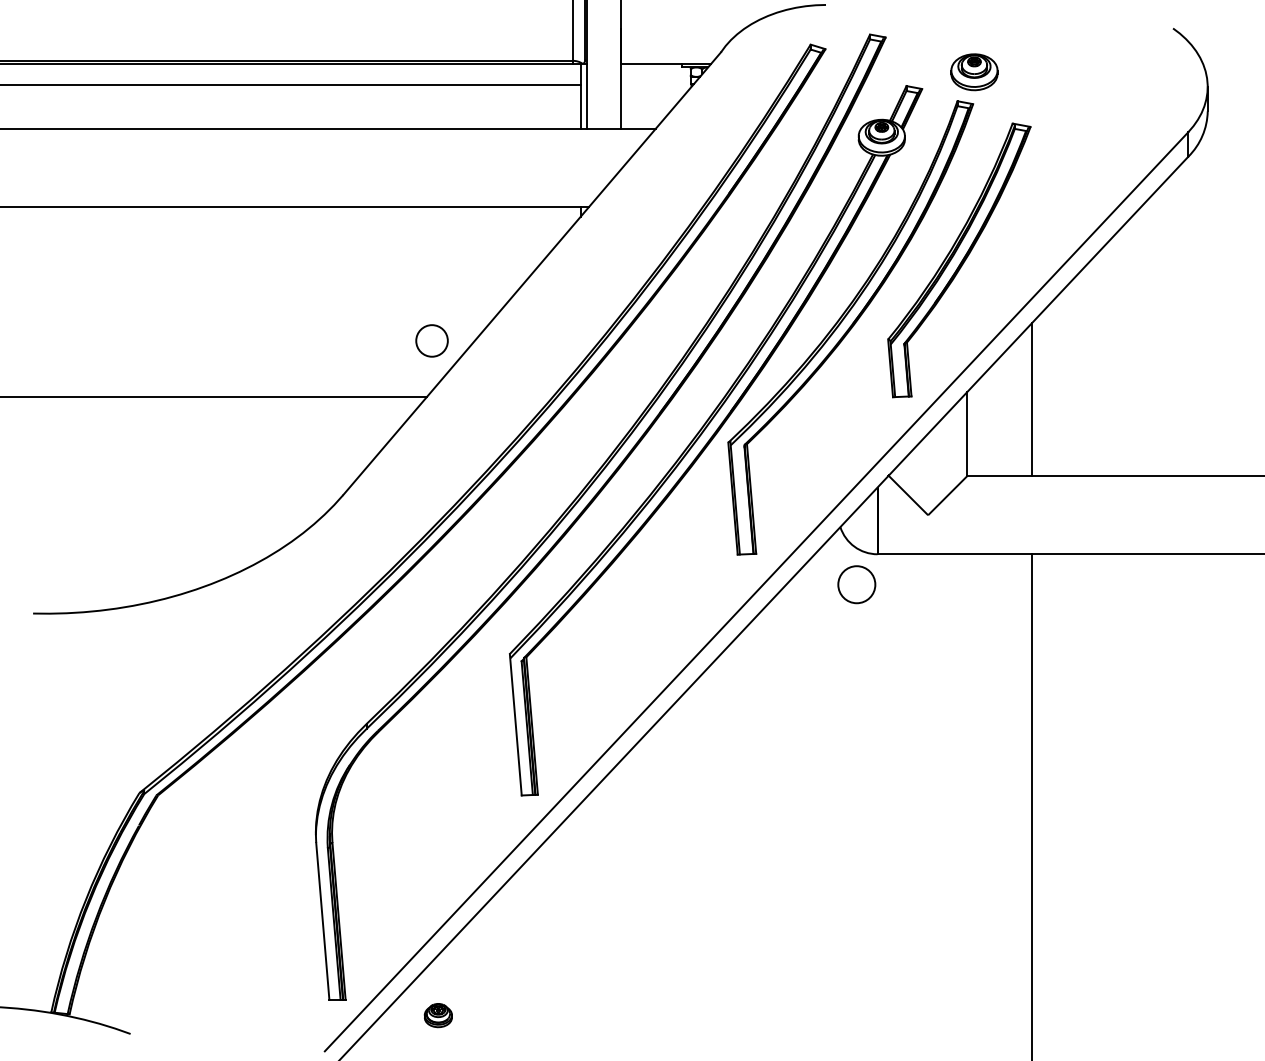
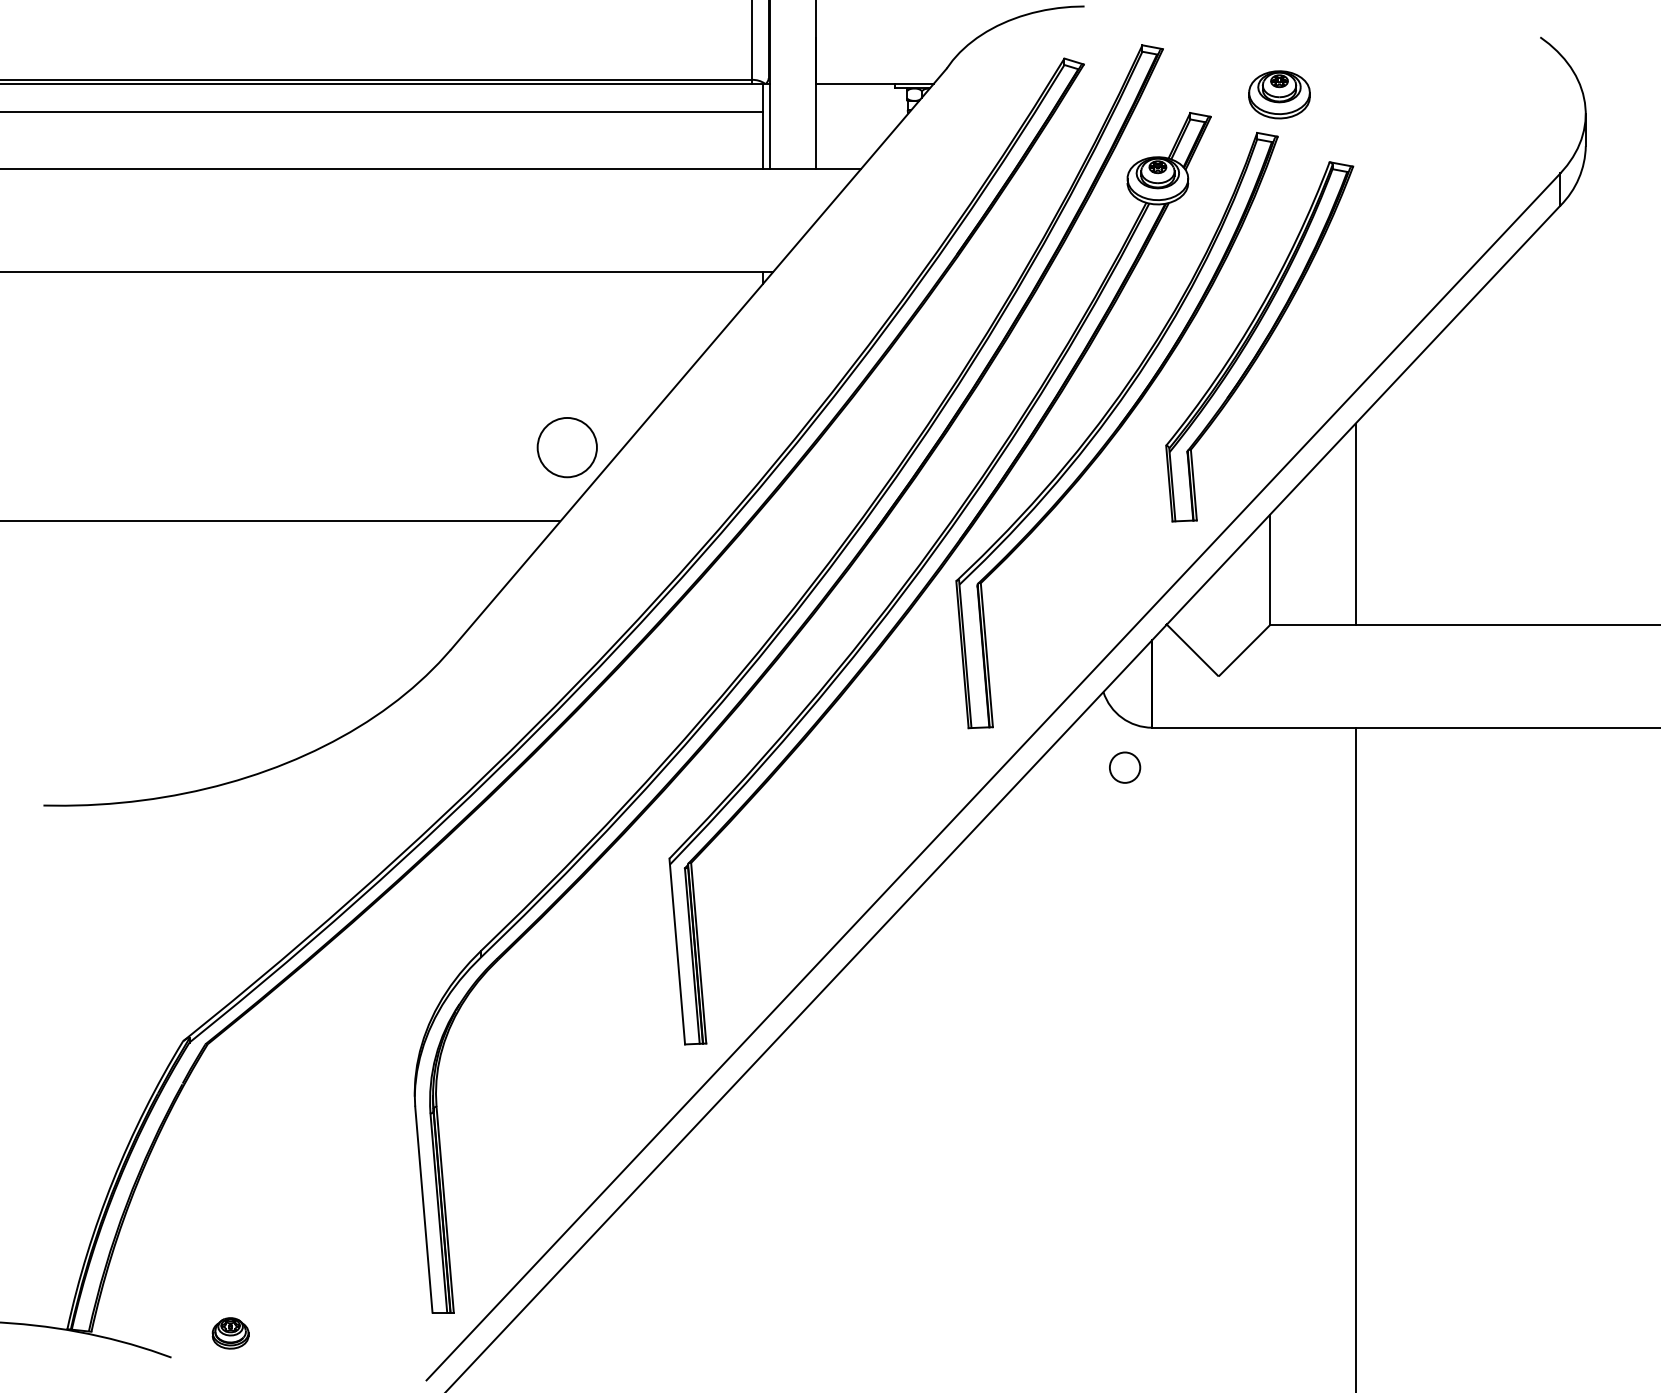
circle: (431, 340) -> (566, 447), size x1.43
circle: (856, 584) -> (1124, 767), size x0.62
part: (438, 1015) -> (230, 1333), moved

